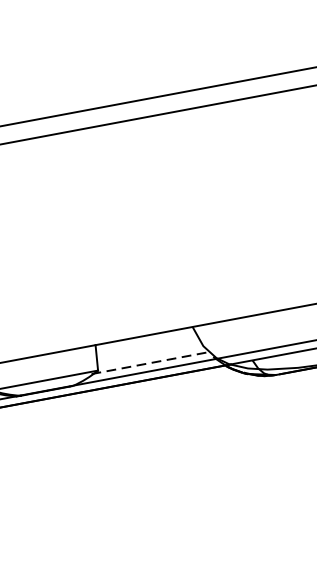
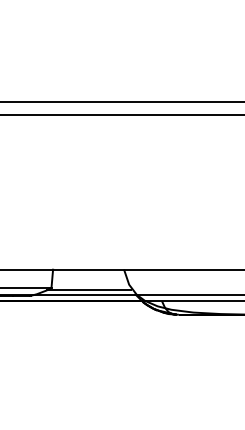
line: (150, 362) -> (89, 289), dashed -> solid

